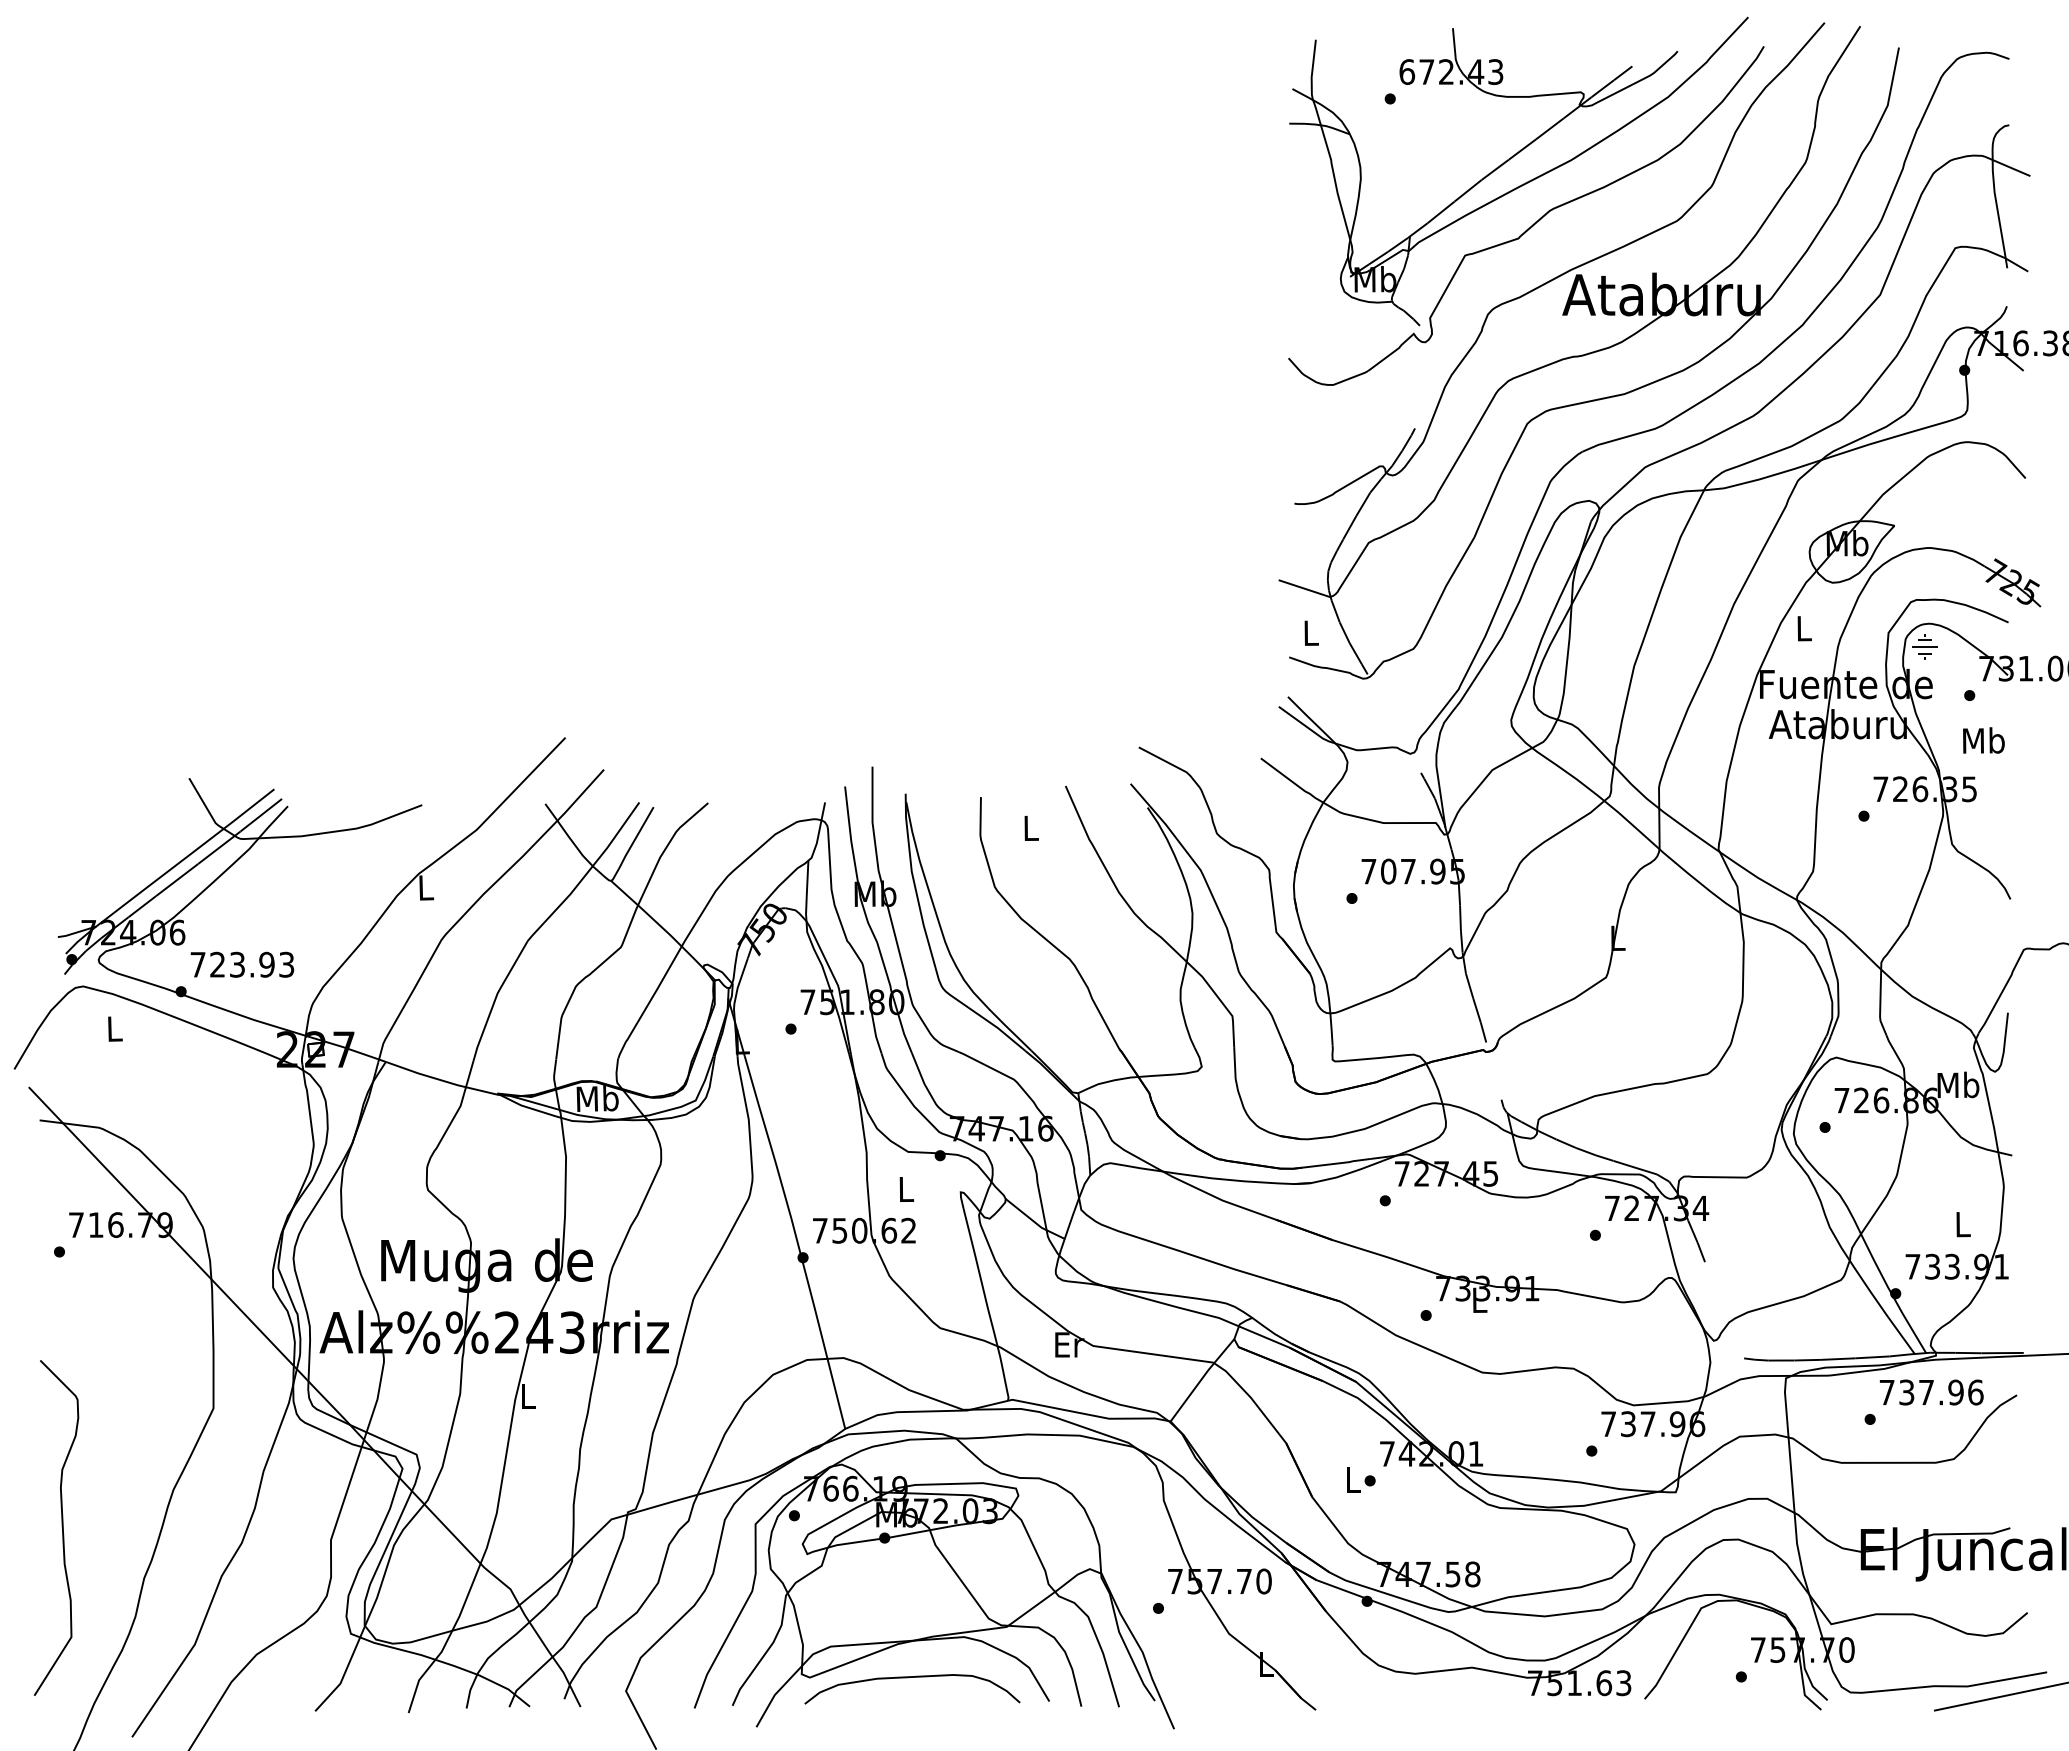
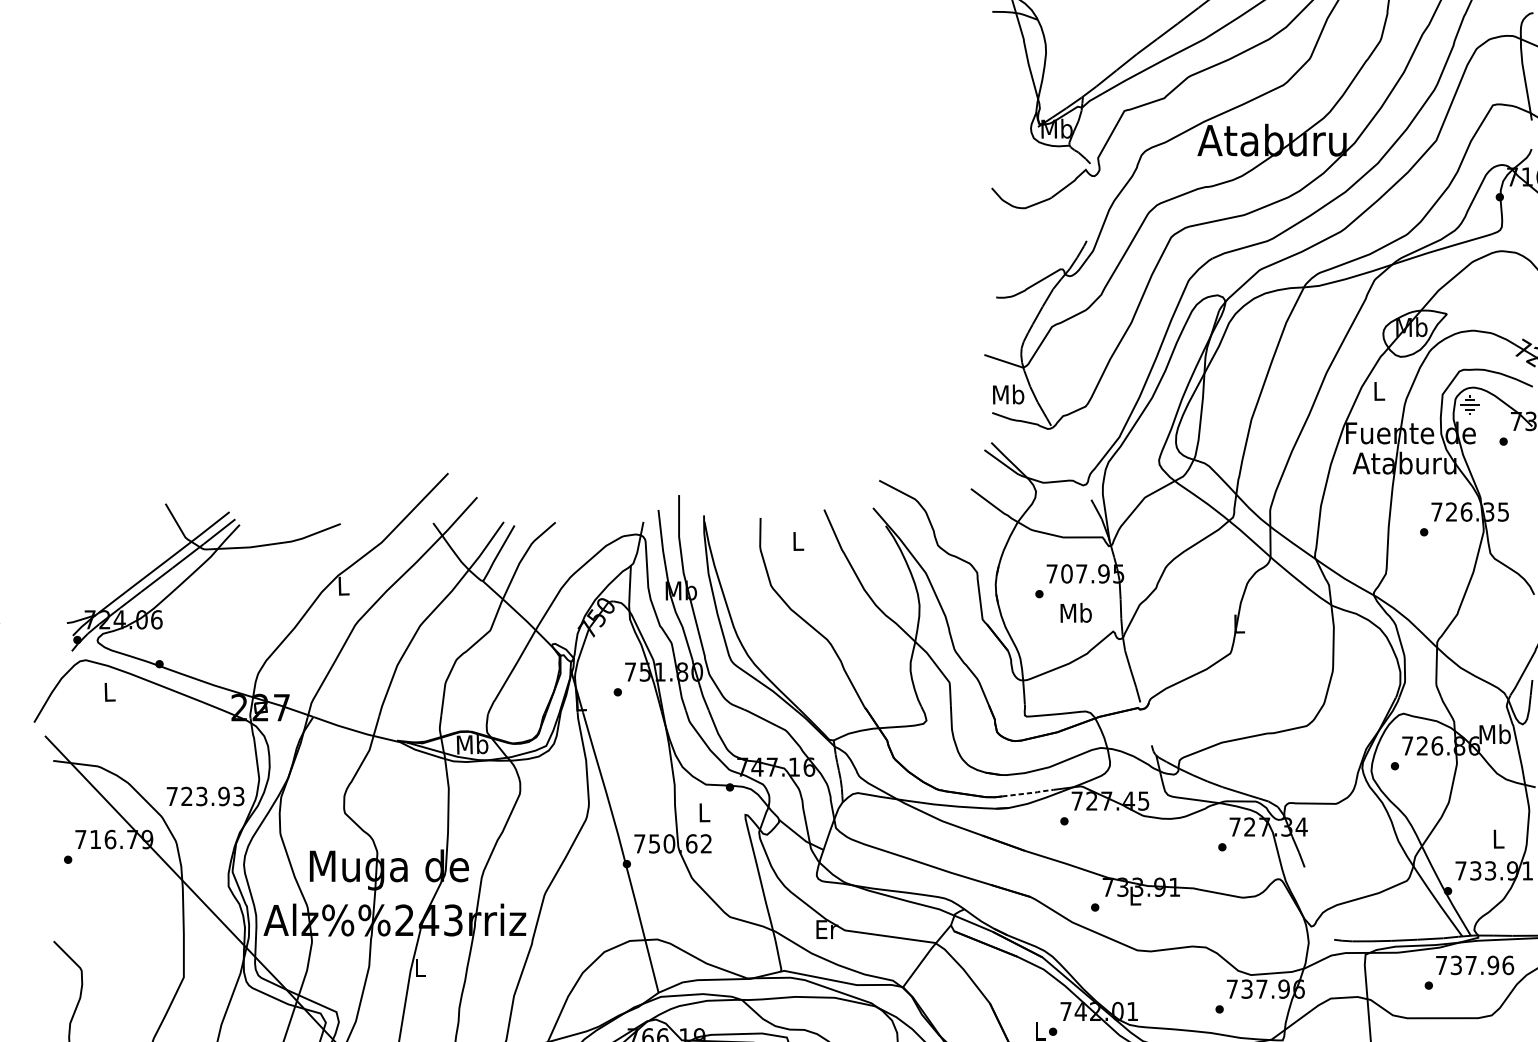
text: (1310, 632) -> (1008, 394), L -> Mb
text: (1983, 740) -> (1075, 612), moved
text: (242, 964) -> (205, 796), moved
line: (1337, 1163) -> (1028, 793), solid -> dashed

